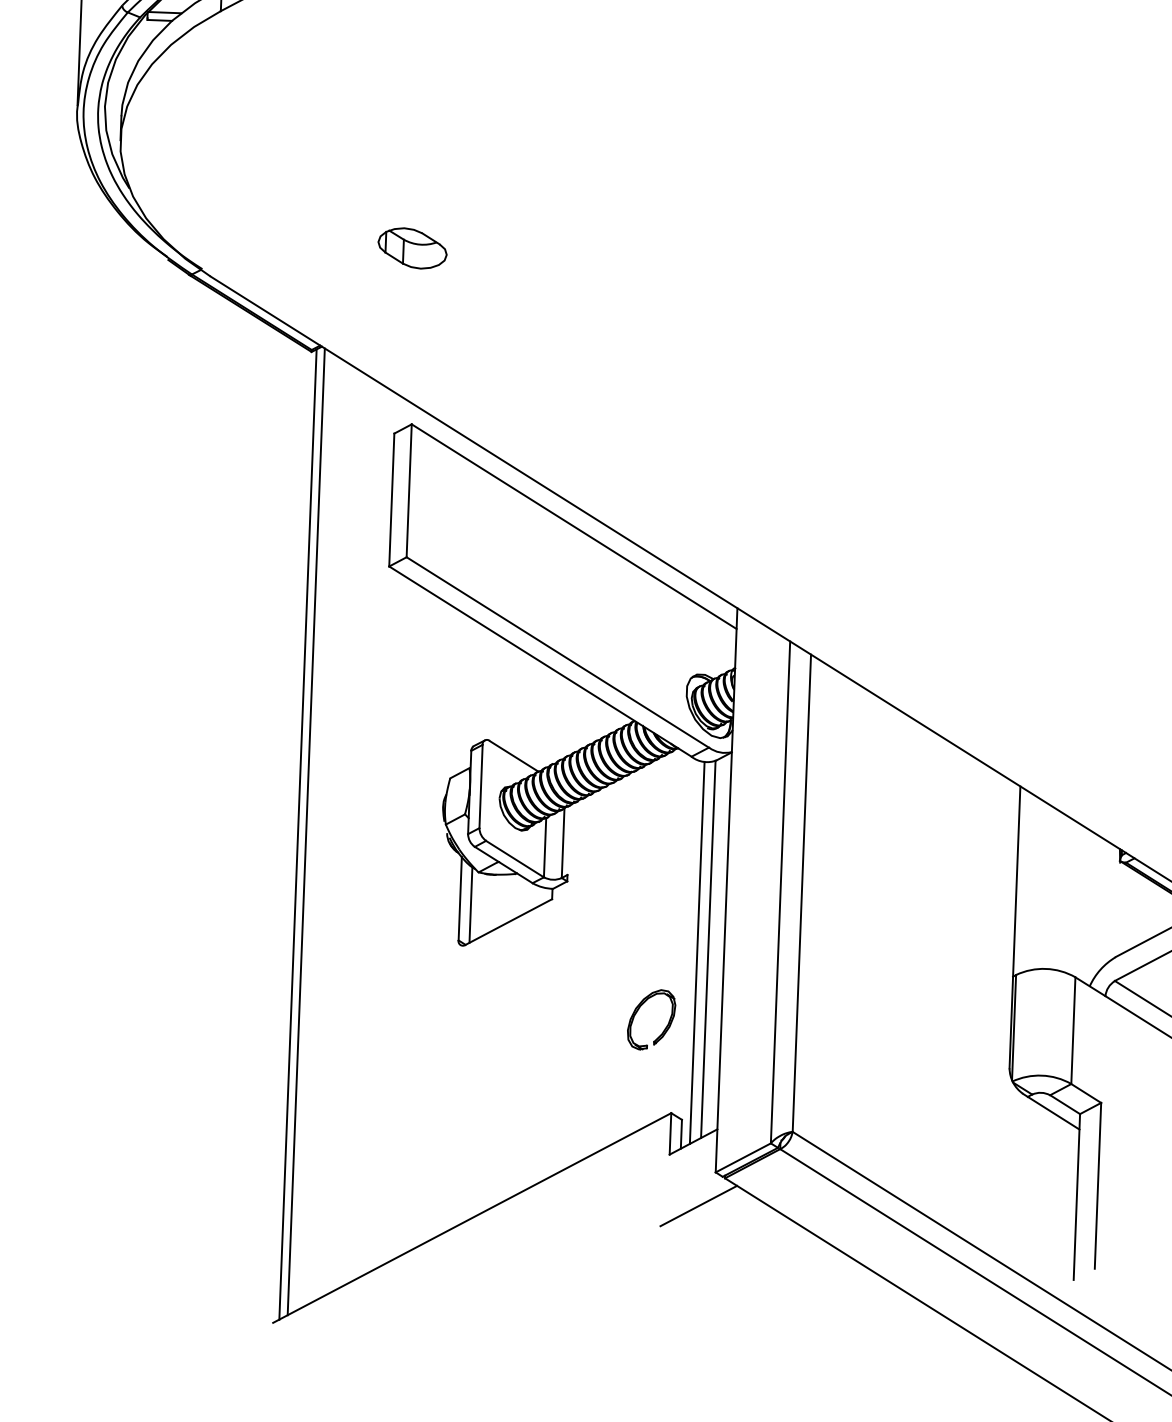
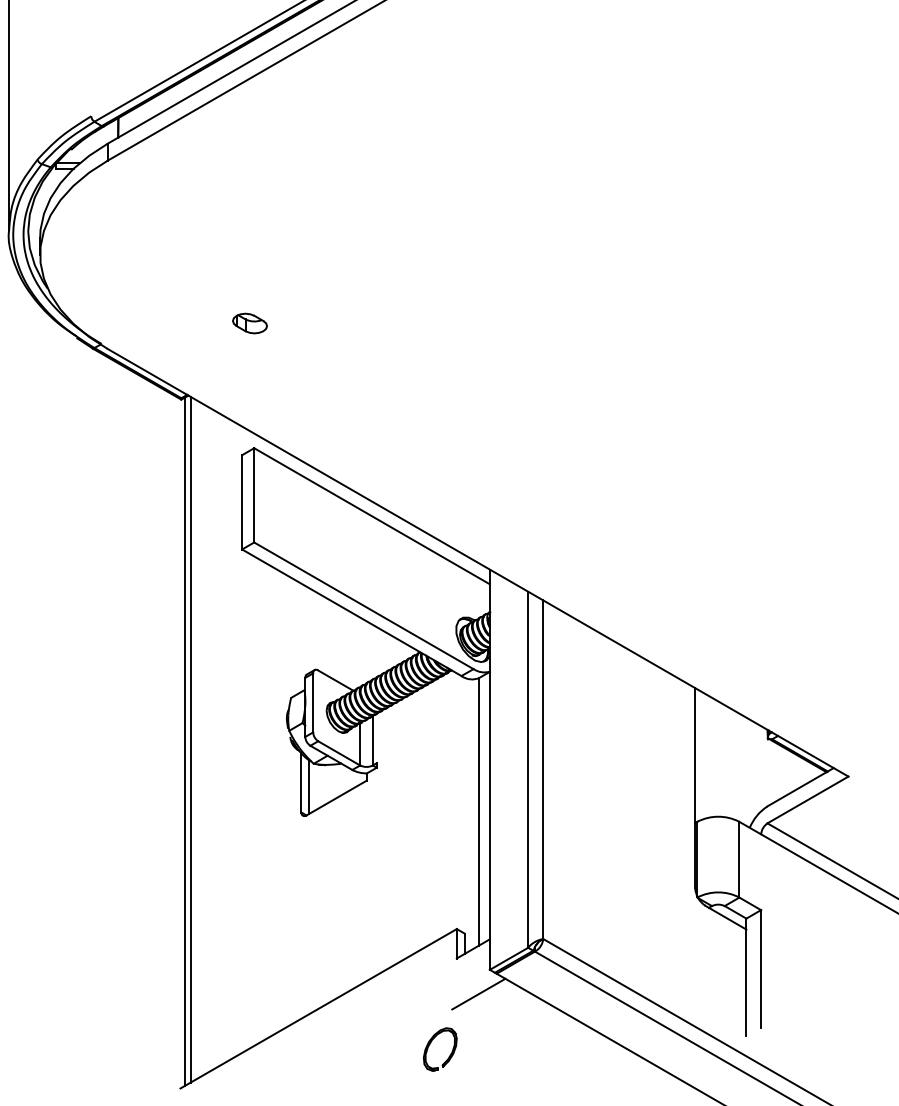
part: (411, 248) -> (249, 323), size x0.7
line: (696, 952) -> (470, 814), removed
part: (662, 1030) -> (448, 1056), moved

